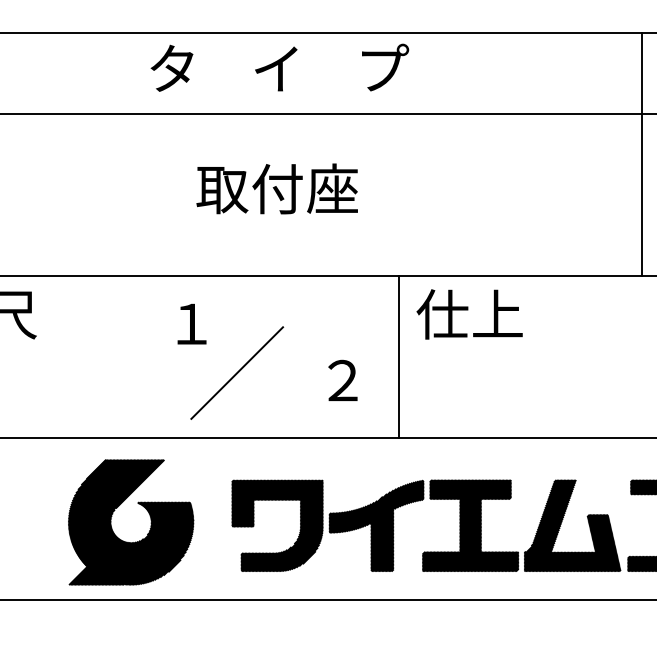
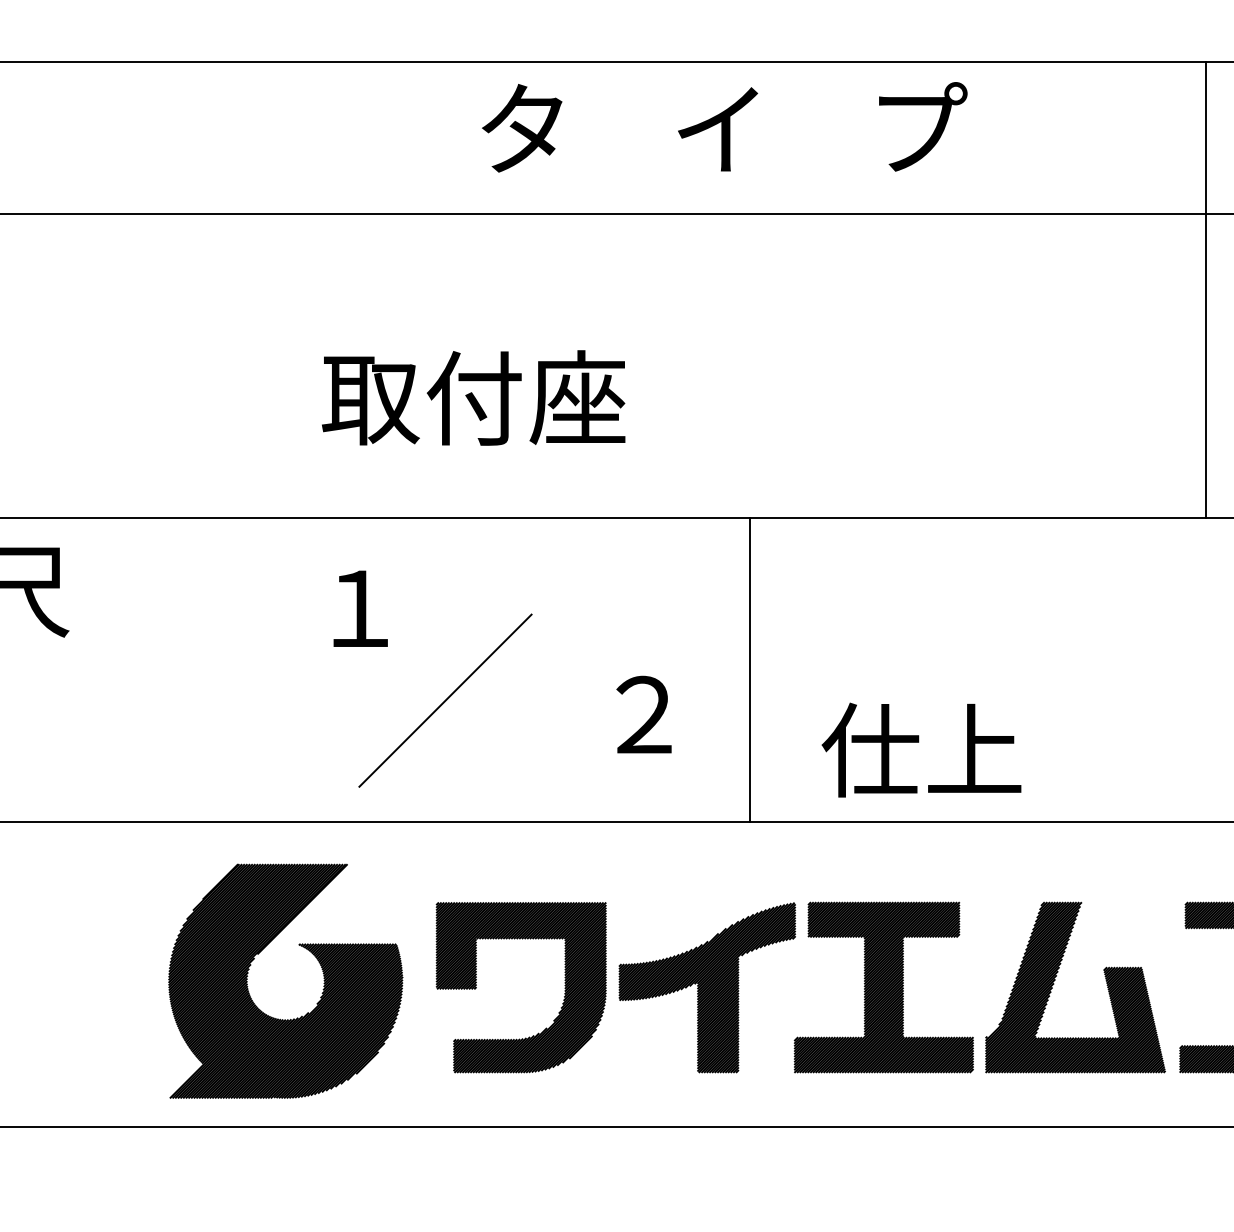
text: (279, 67) -> (724, 126), moved
text: (276, 188) -> (472, 397), moved
text: (469, 314) -> (921, 750), moved
part: (149, 516) -> (320, 970), moved

